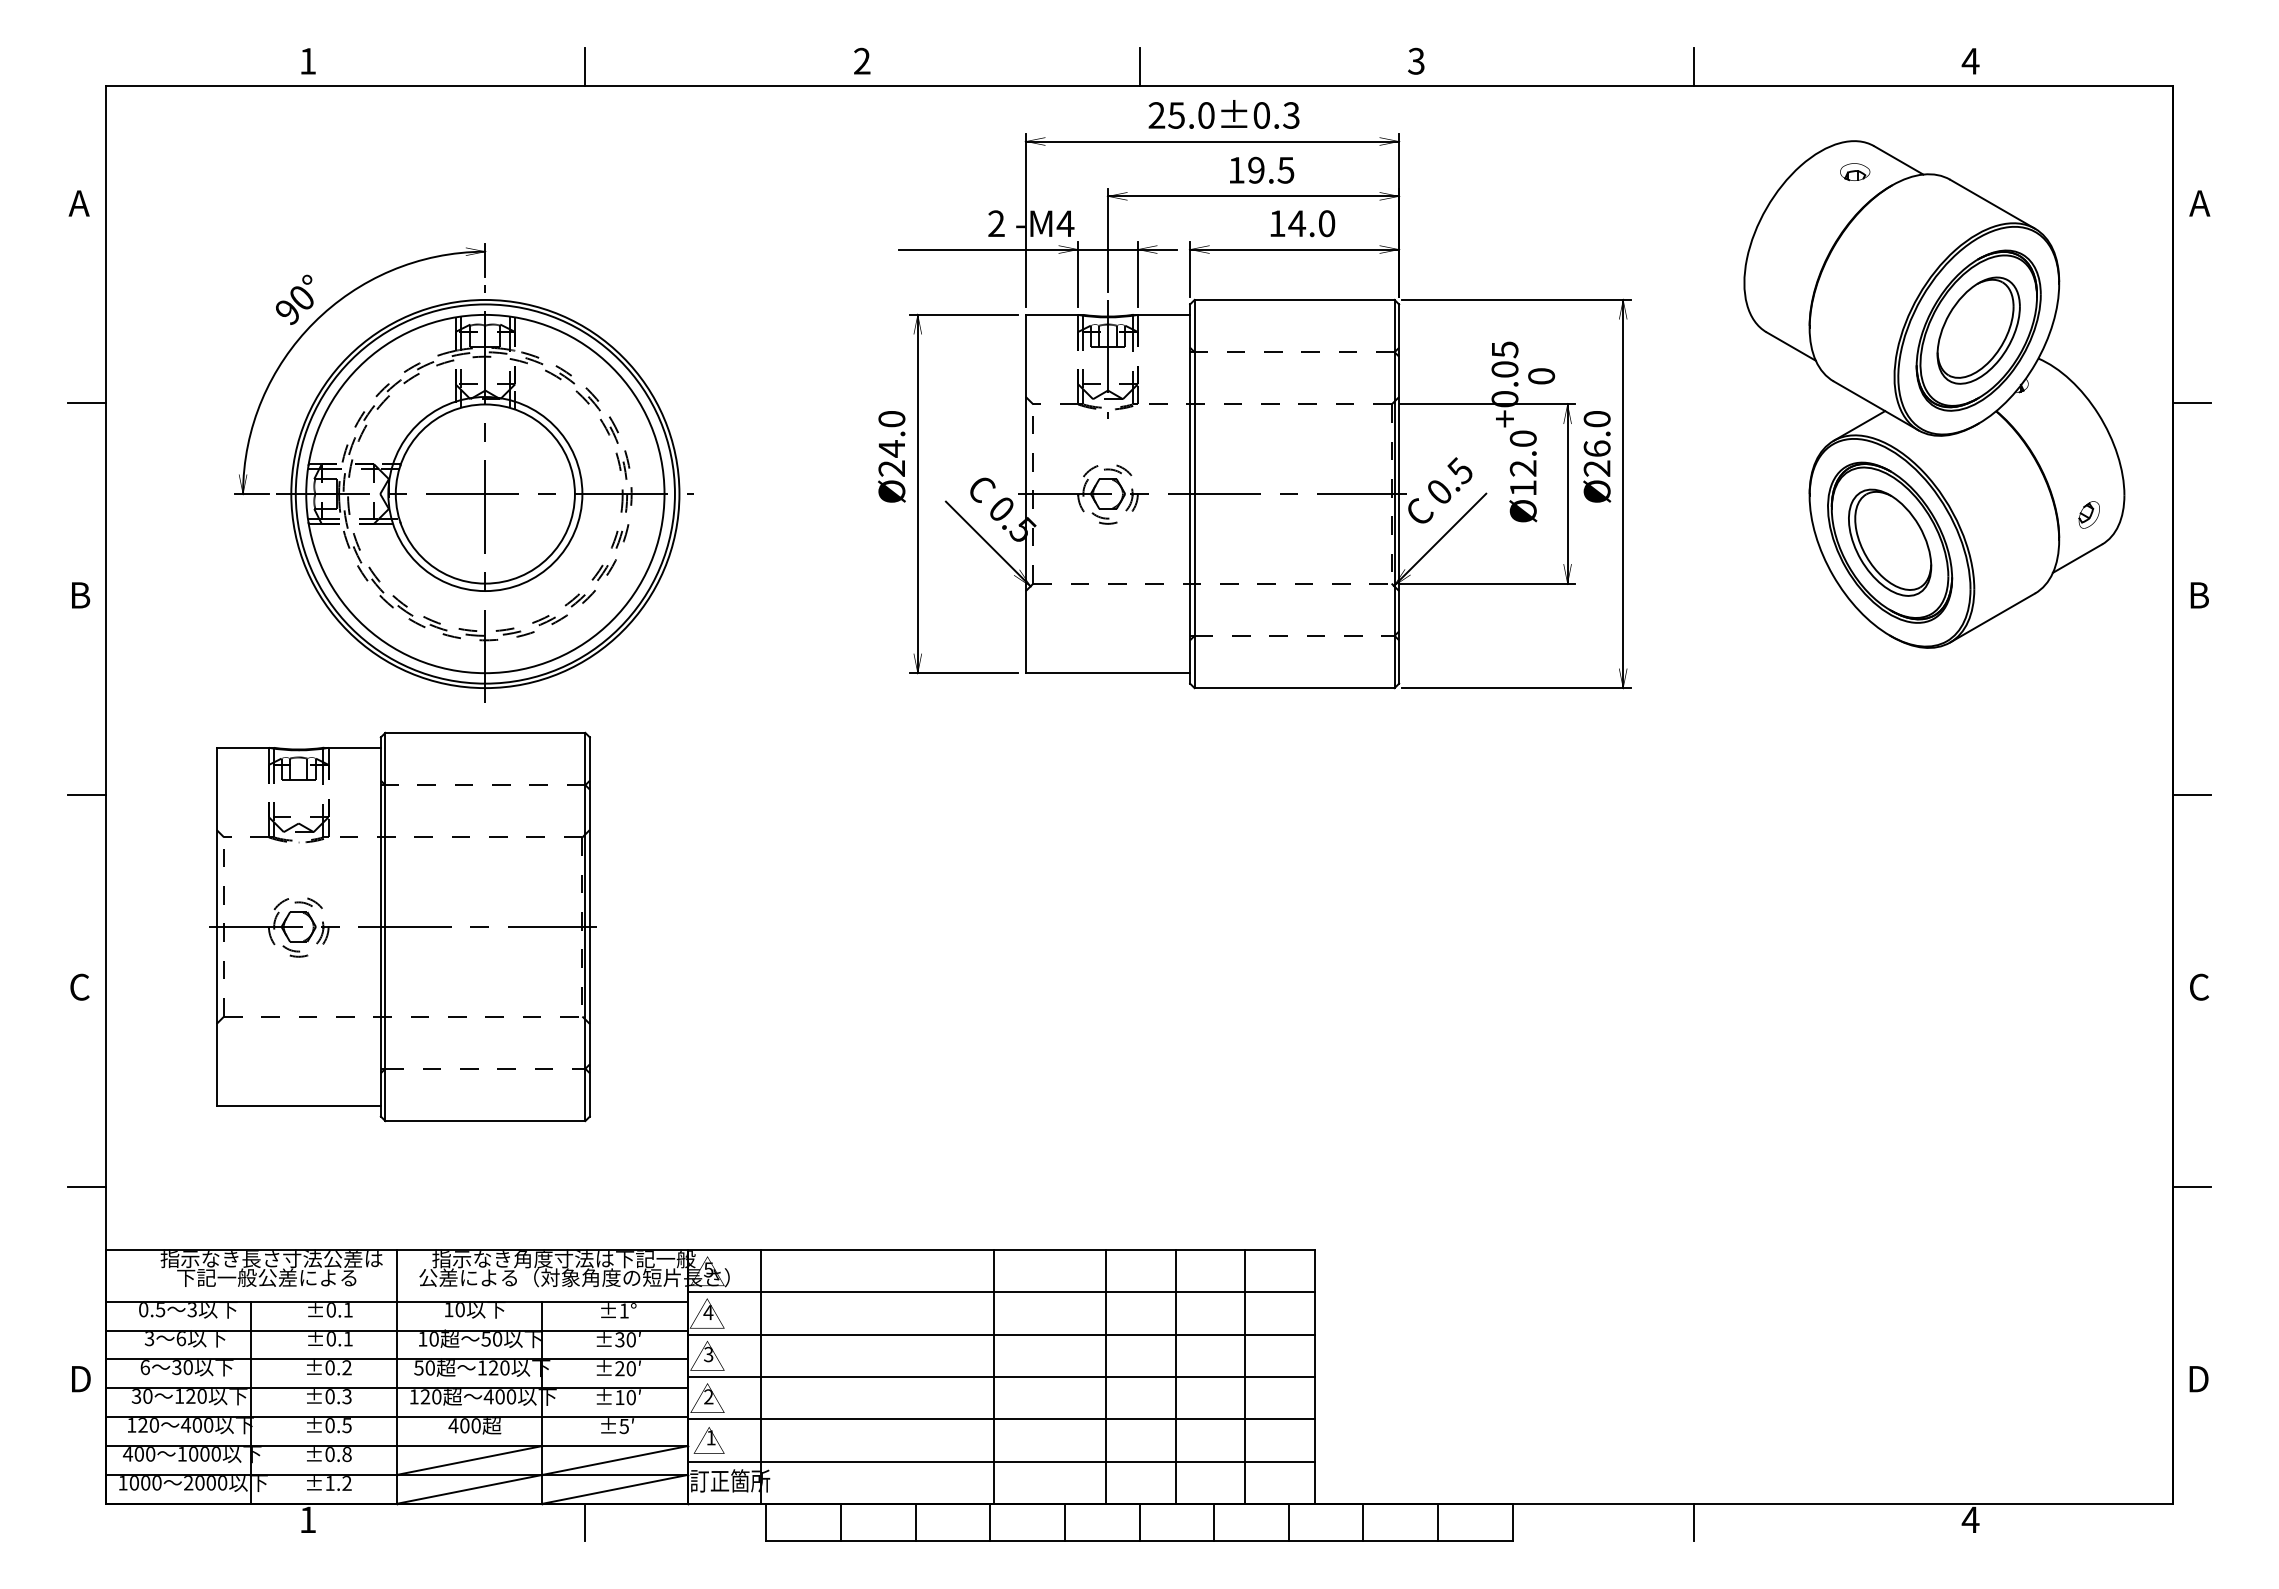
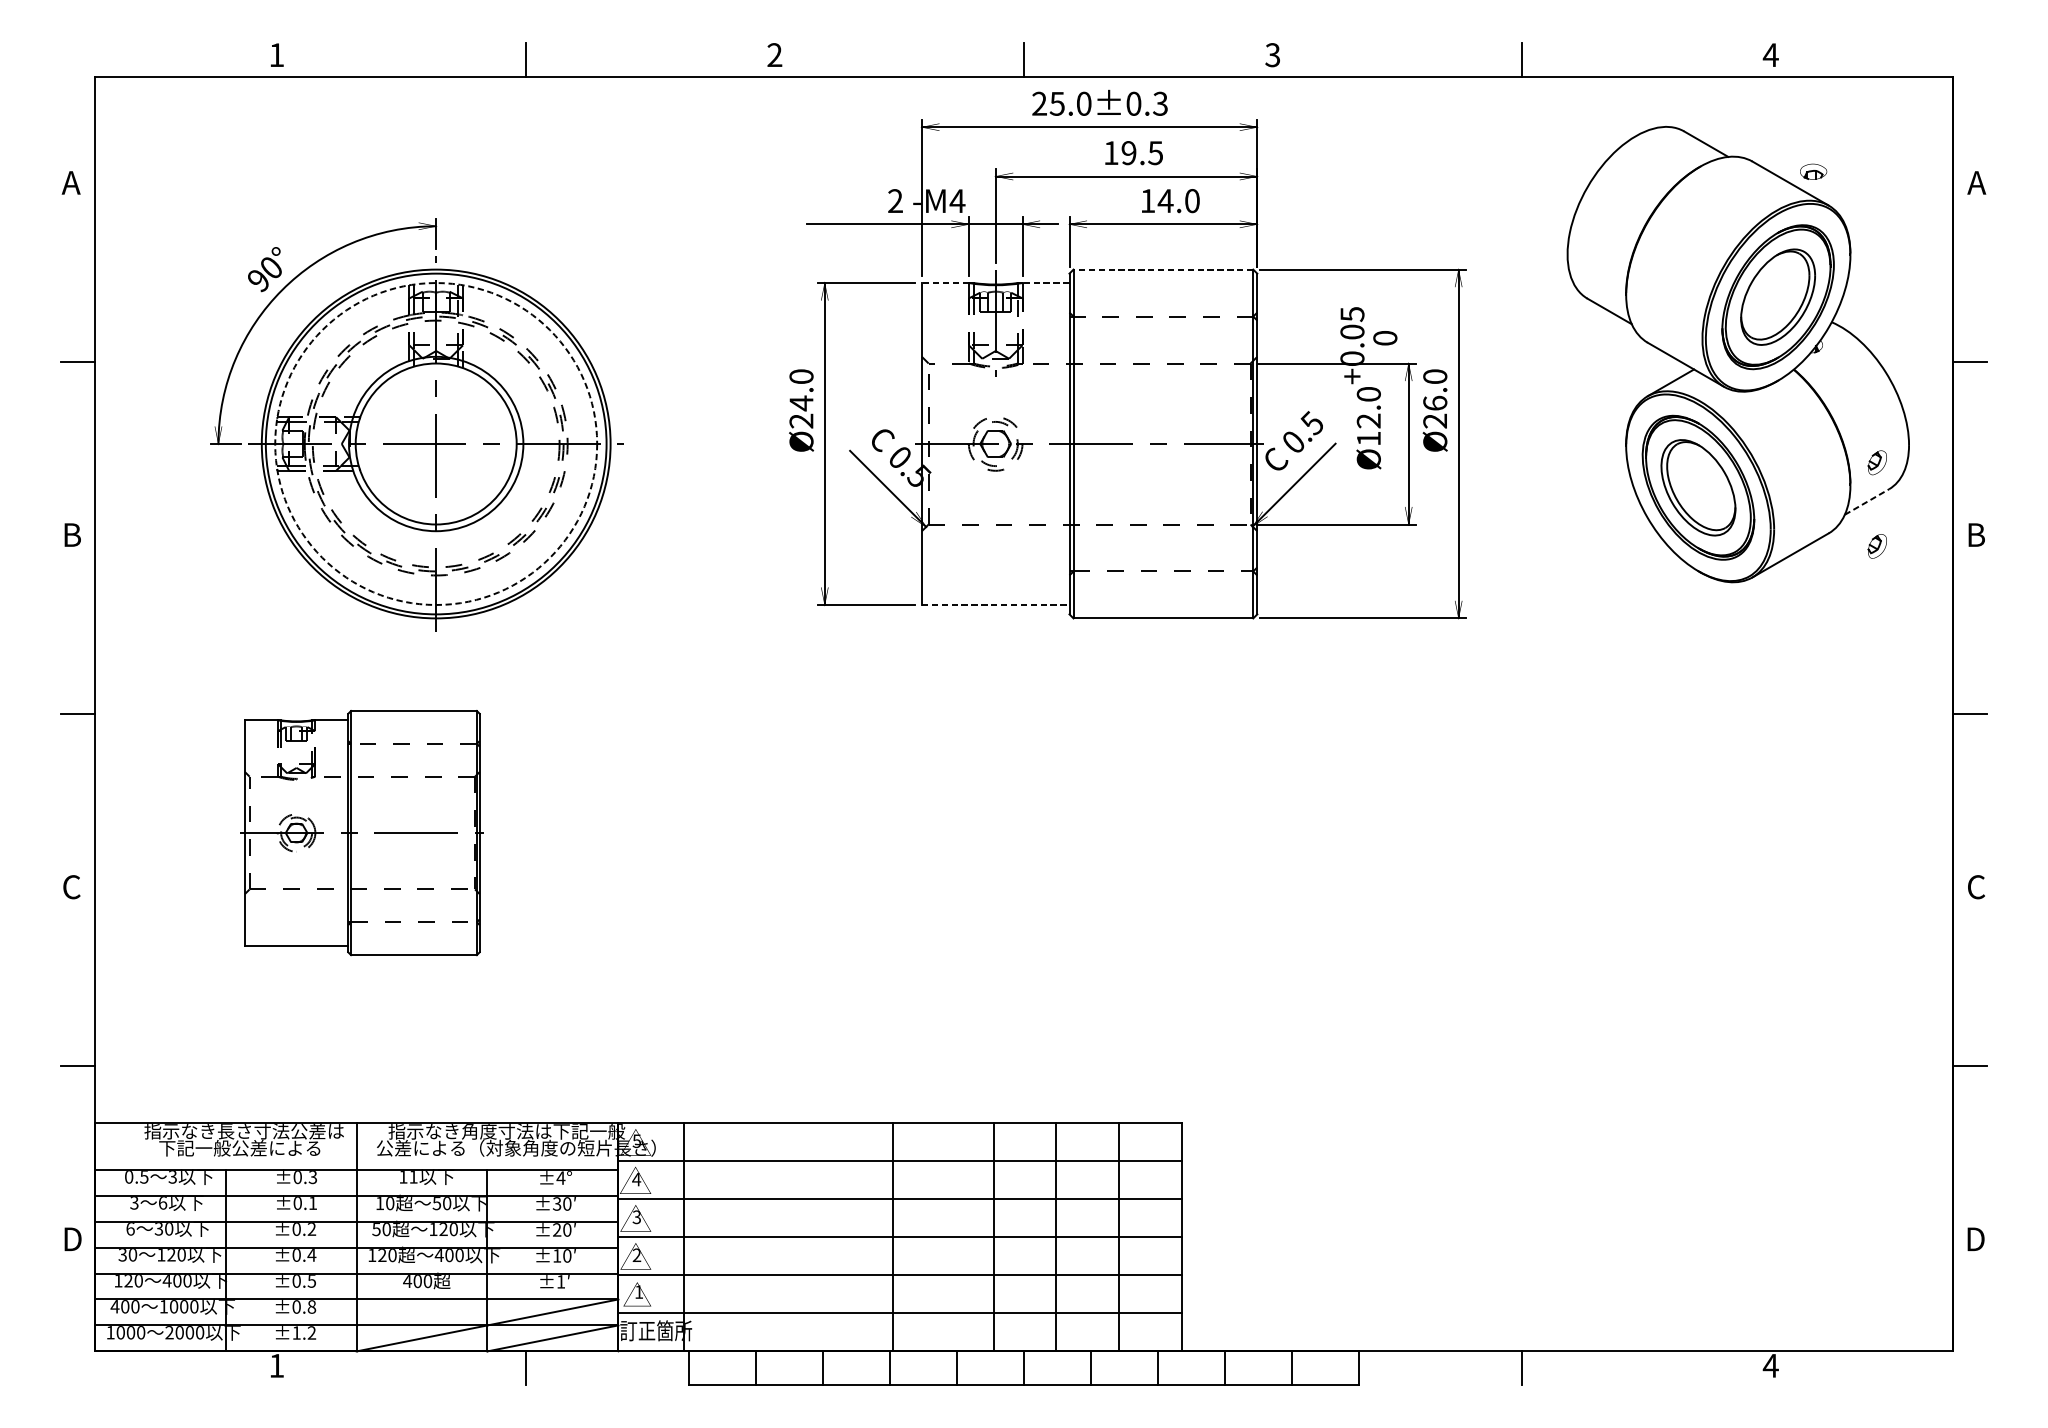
part: (1855, 172) -> (1813, 172), moved
line: (1294, 299) -> (1163, 269), solid -> dashed
line: (1051, 314) -> (944, 282), solid -> dashed
line: (1163, 314) -> (1045, 282), solid -> dashed
circle: (485, 493) -> (436, 443), solid -> dashed
line: (2078, 558) -> (1867, 501), solid -> dashed
part: (2088, 607) -> (1876, 545), added
line: (1108, 673) -> (996, 605), solid -> dashed
part: (402, 926) -> (361, 832), size x0.7
text: (347, 1310) -> (312, 1177), ±0.1 -> ±0.3
text: (459, 1310) -> (412, 1177), 10 -> 11
text: (624, 1310) -> (561, 1177), ±1° -> ±4°
text: (347, 1396) -> (312, 1254), ±0.3 -> ±0.4
text: (623, 1426) -> (560, 1281), ±5 -> ±1
line: (469, 1460) -> (421, 1312), removed

